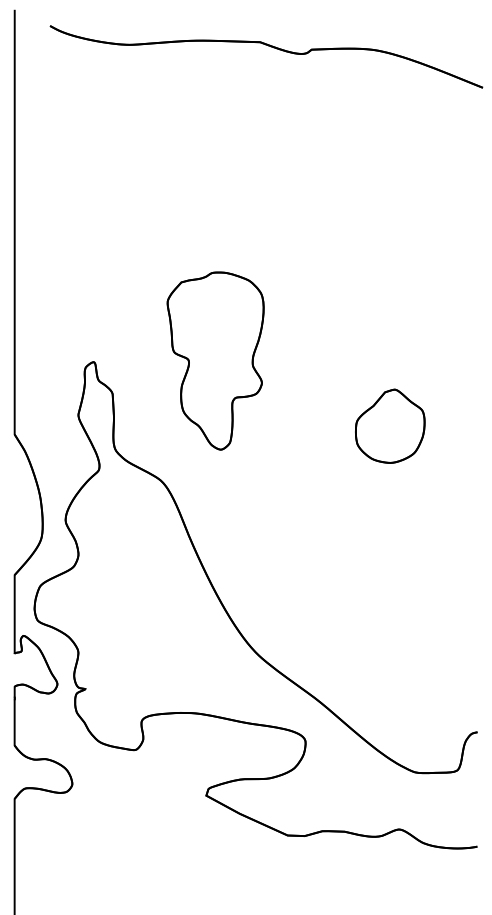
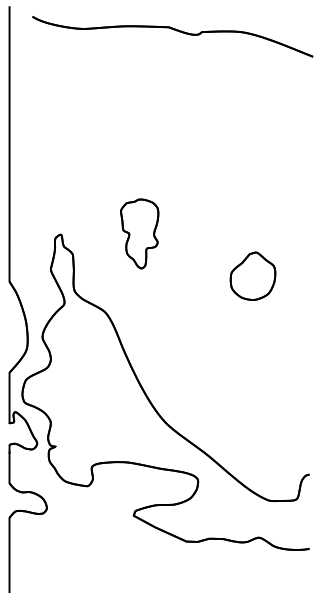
part: (215, 360) -> (139, 233), size x0.6

